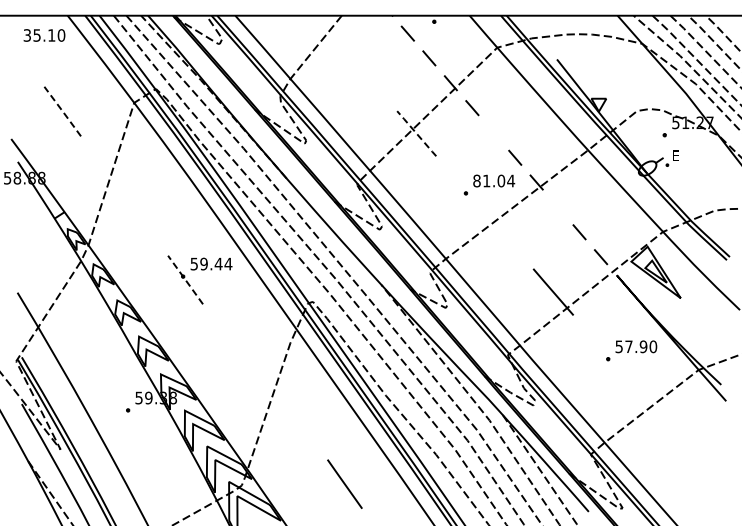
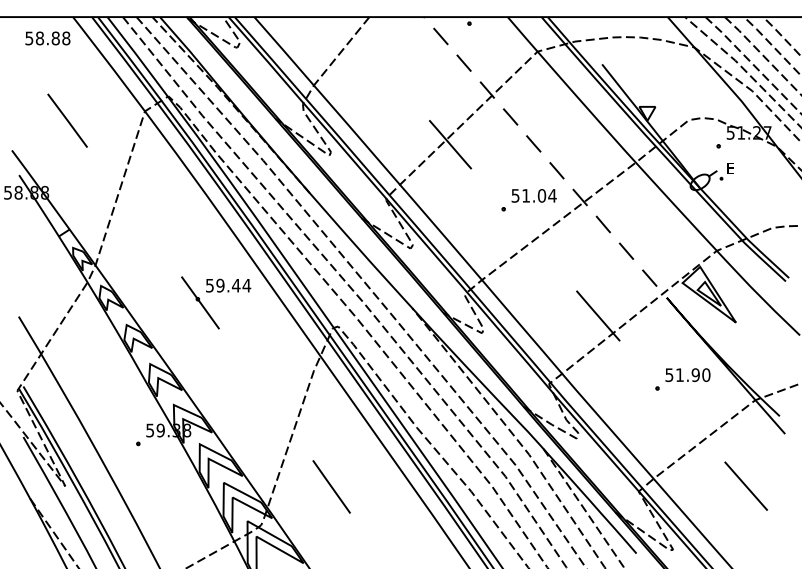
text: (44, 35) -> (47, 38), 35.10 -> 58.88
line: (63, 112) -> (68, 121), dashed -> solid
line: (493, 132) -> (533, 143), added
line: (416, 133) -> (450, 144), dashed -> solid
text: (476, 180) -> (515, 195), 81.04 -> 51.04
line: (558, 207) -> (603, 224), added
line: (185, 279) -> (200, 302), dashed -> solid
text: (628, 346) -> (679, 374), 57.90 -> 51.90
line: (690, 449) -> (746, 486), added
line: (344, 483) -> (331, 486), moved

